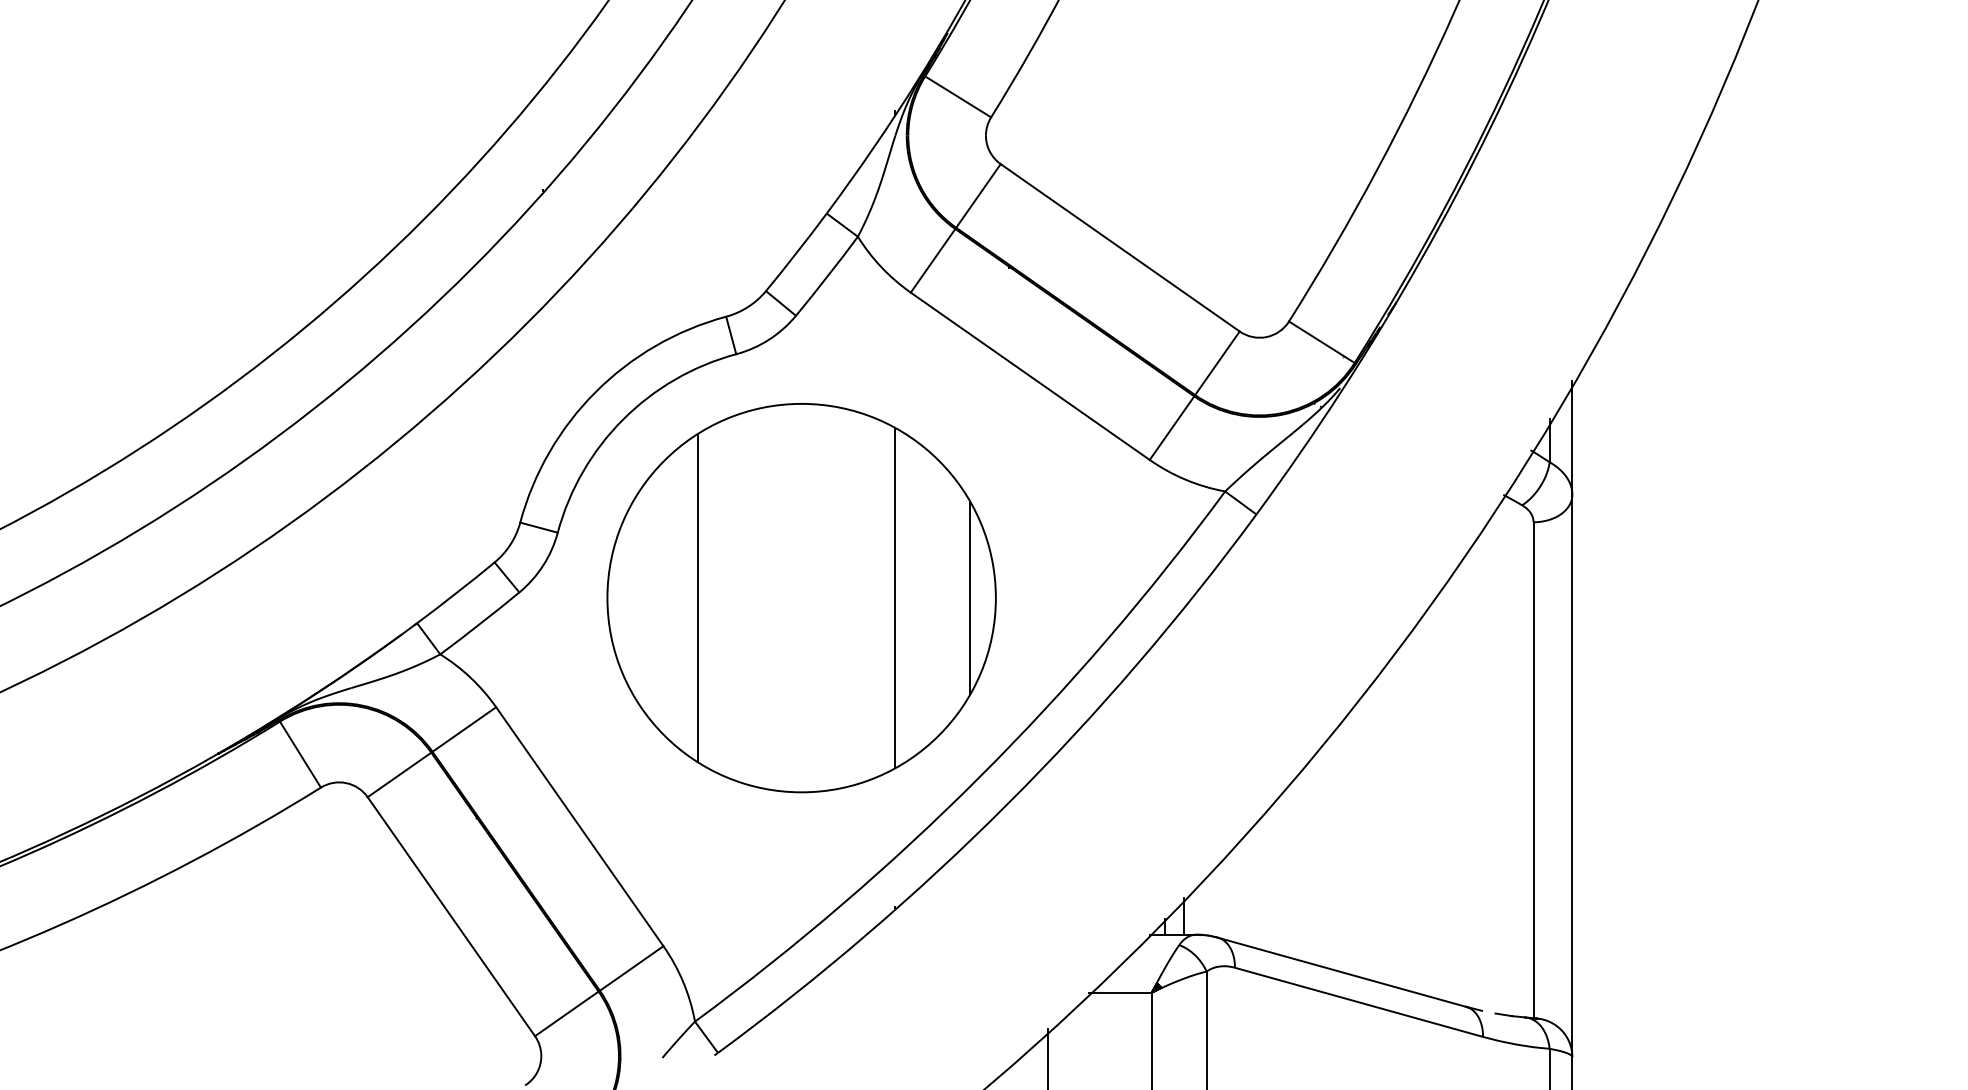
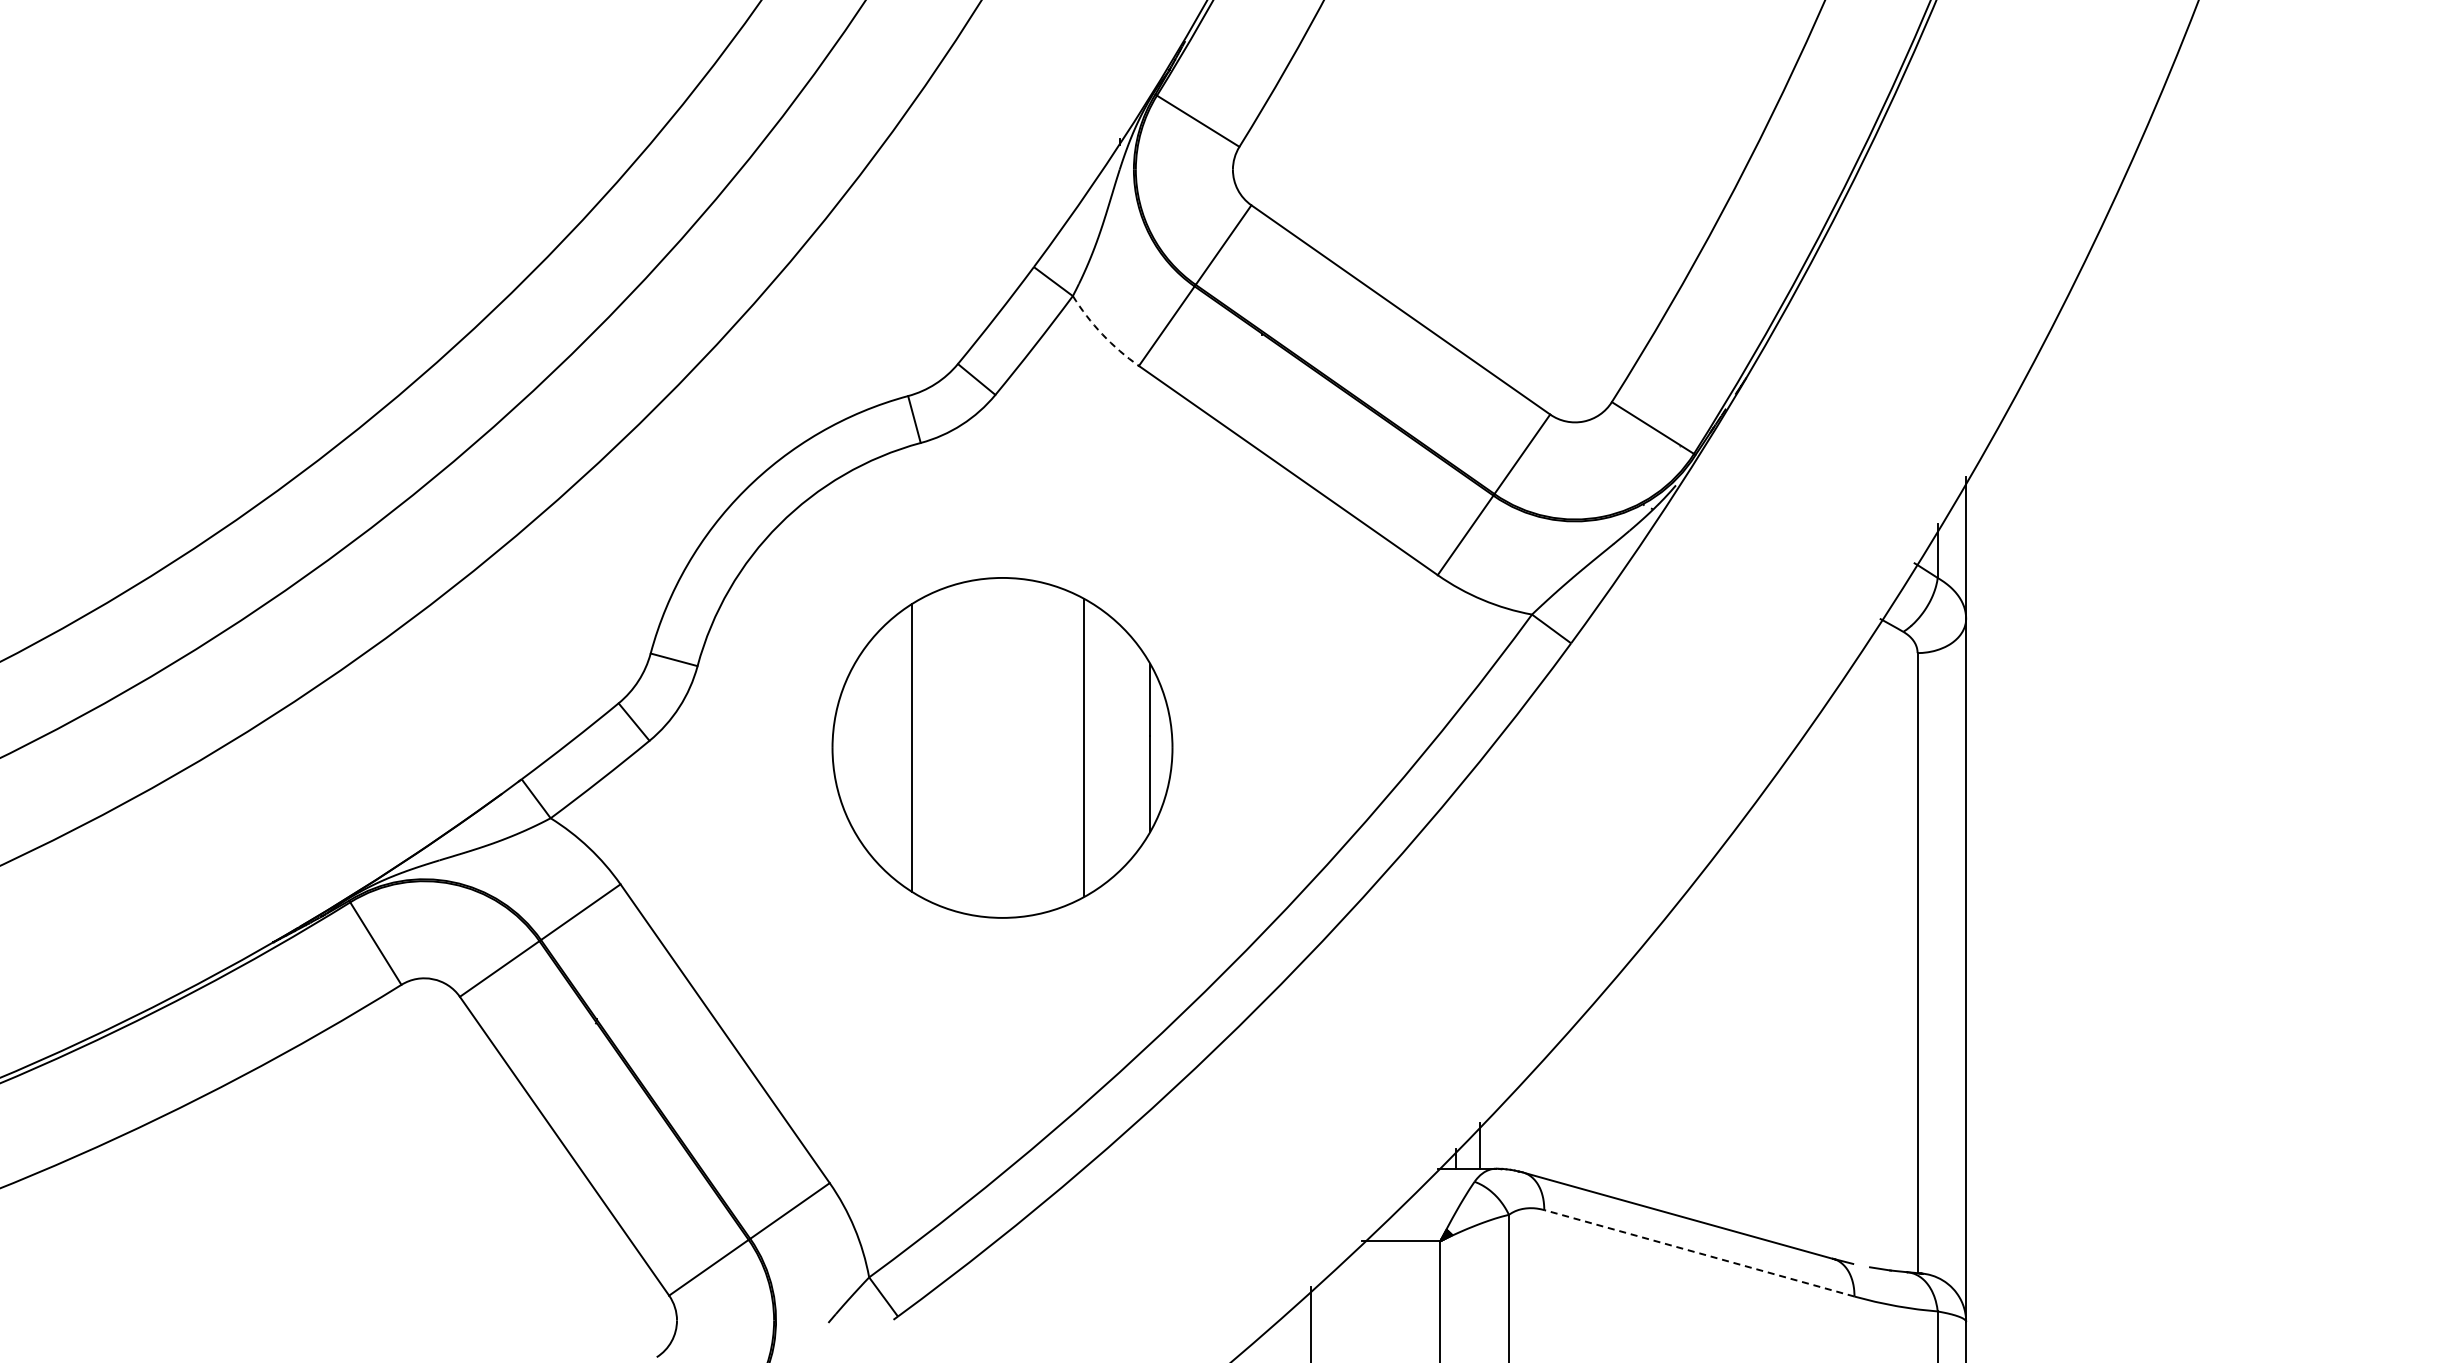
arc: (881, 267) -> (1102, 334), solid -> dashed
part: (801, 597) -> (1002, 747), size x0.7
line: (1359, 1002) -> (1699, 1253), solid -> dashed

